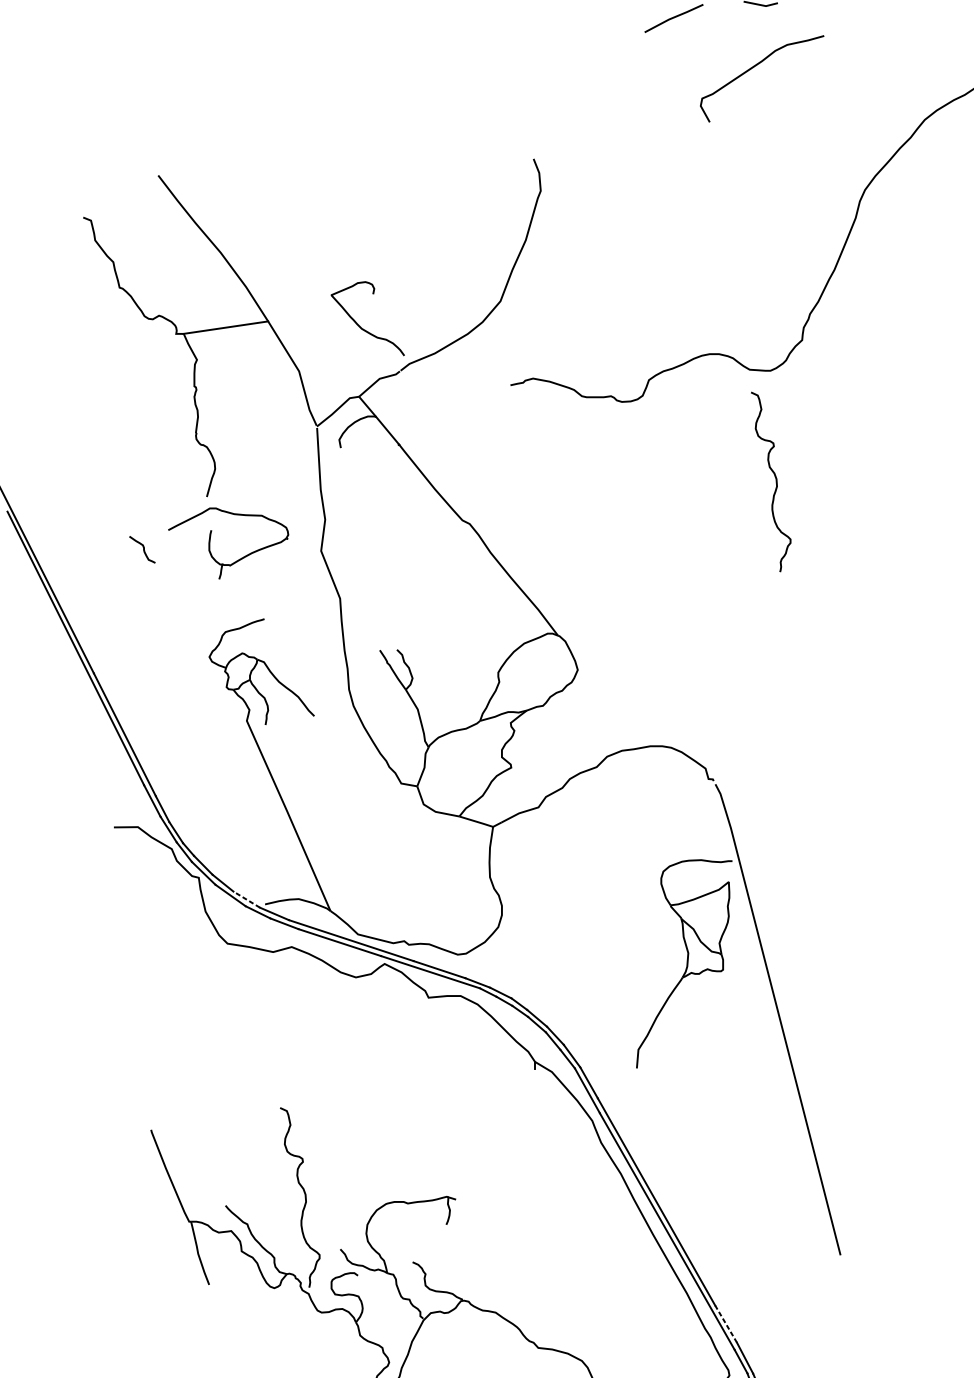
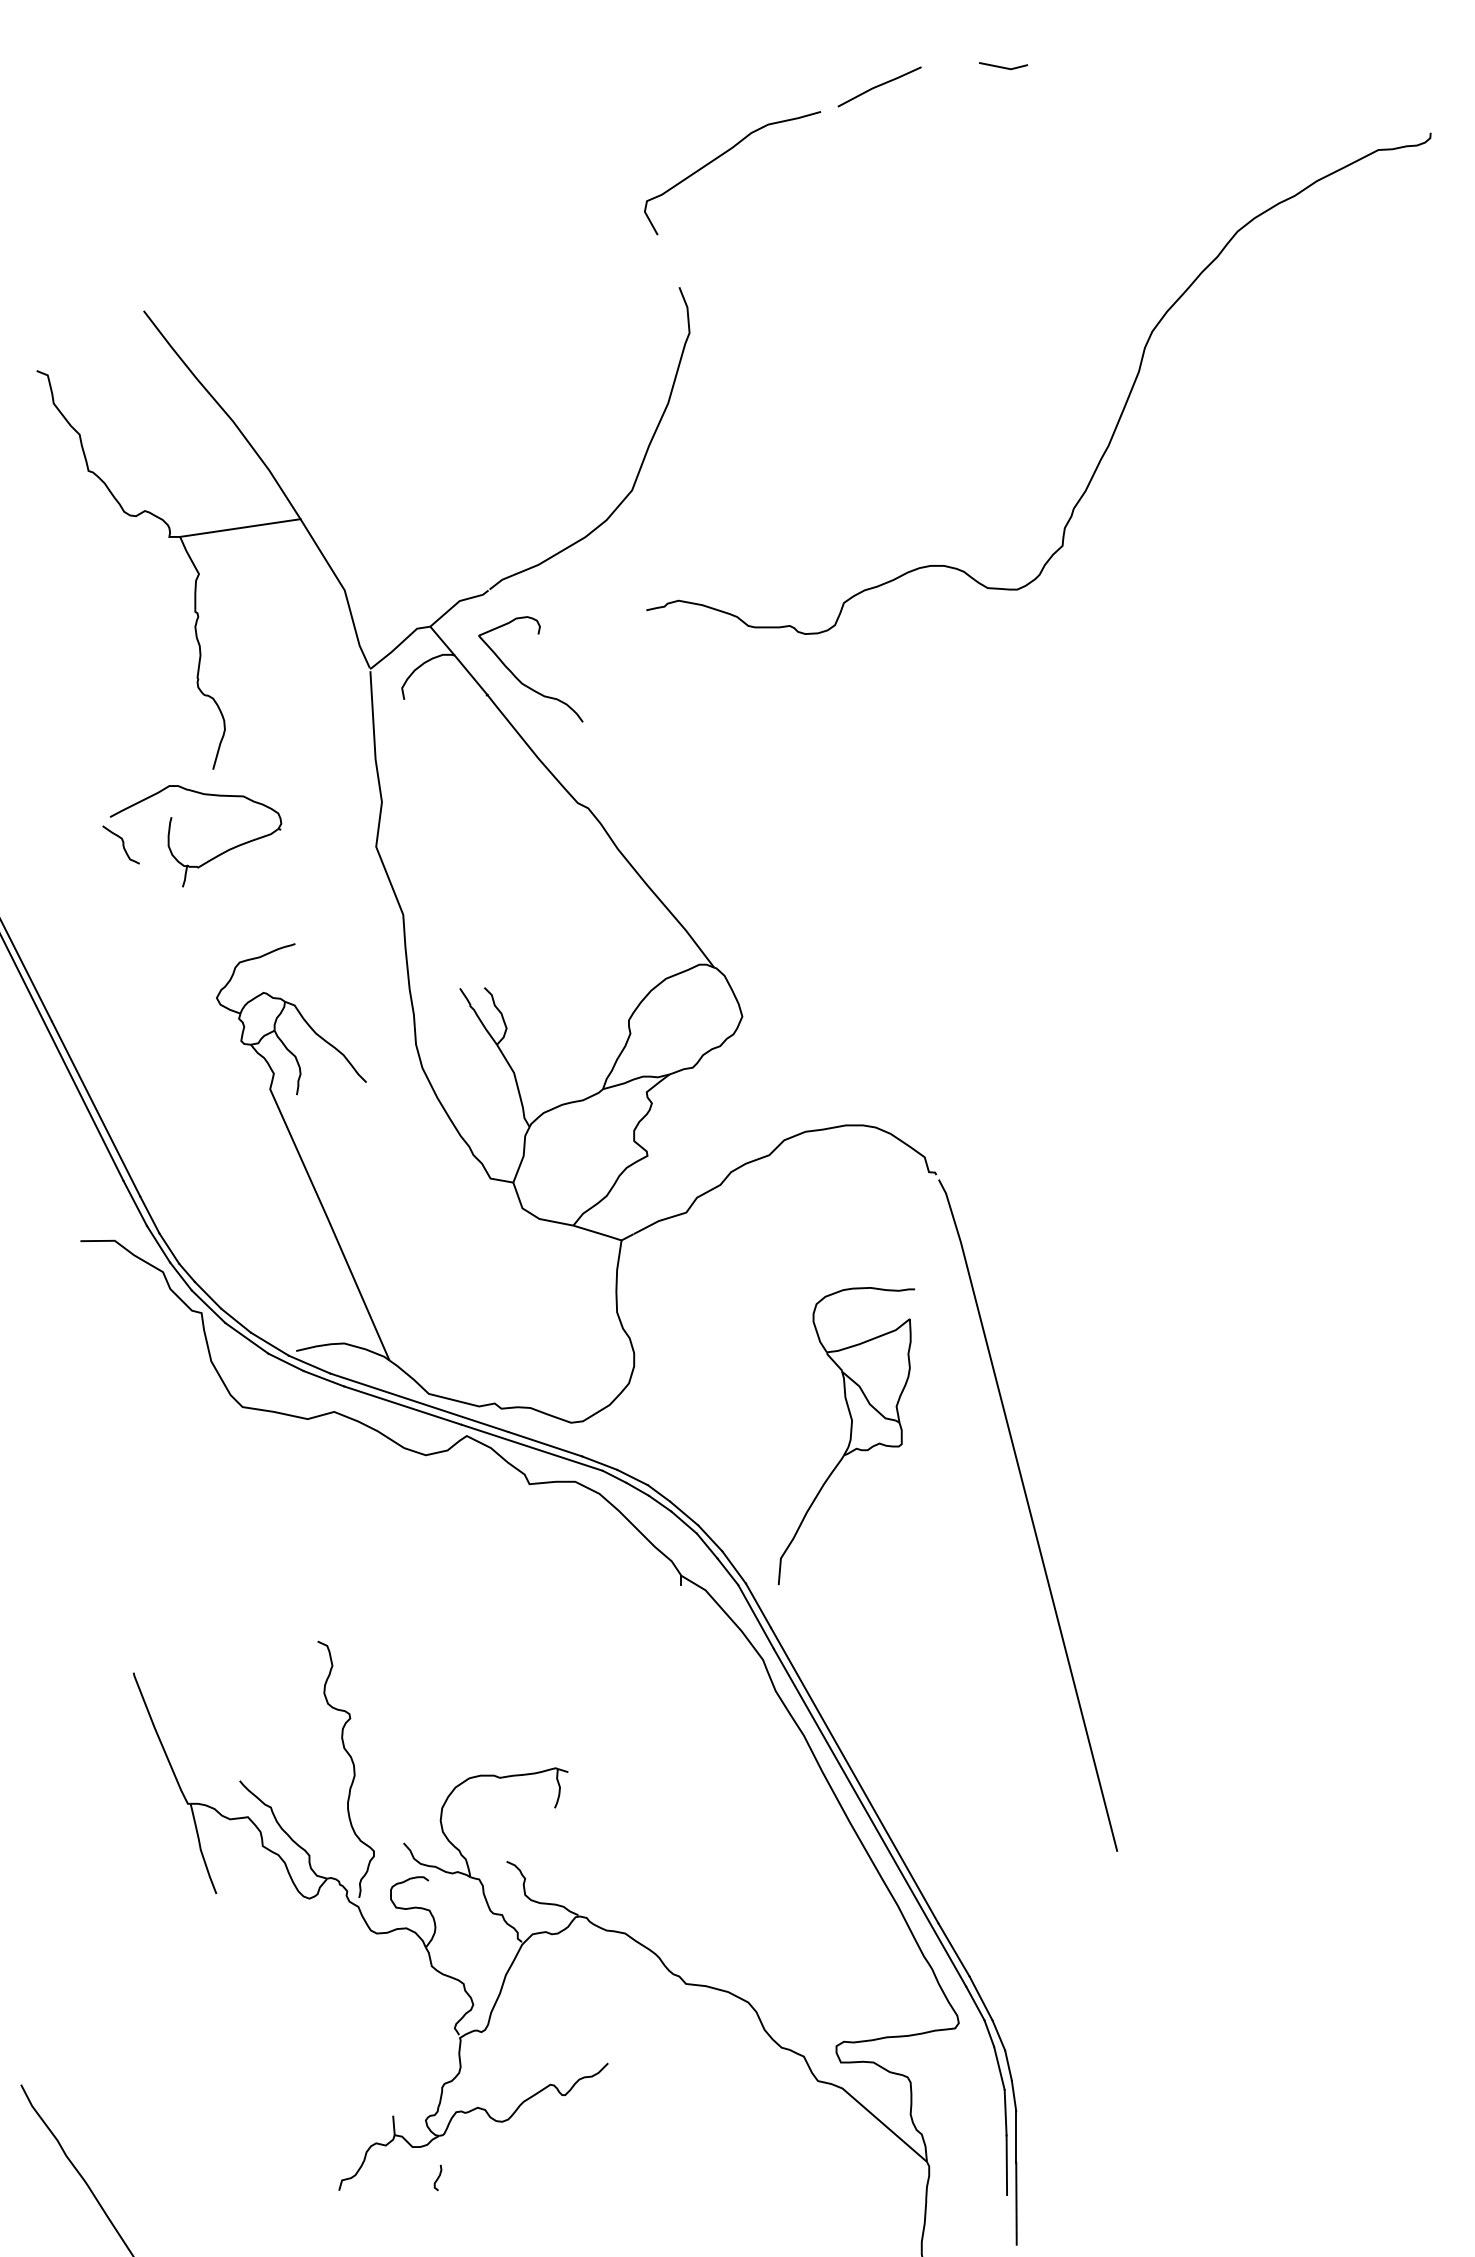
curve: (754, 67) -> (721, 156), moved
curve: (359, 325) -> (519, 679), moved
curve: (776, 481) -> (1025, 747), removed
part: (210, 540) -> (170, 831), moved
line: (246, 899) -> (269, 1343), dashed -> solid
part: (684, 964) -> (846, 1436), moved
line: (726, 1323) -> (954, 1949), dashed -> solid

